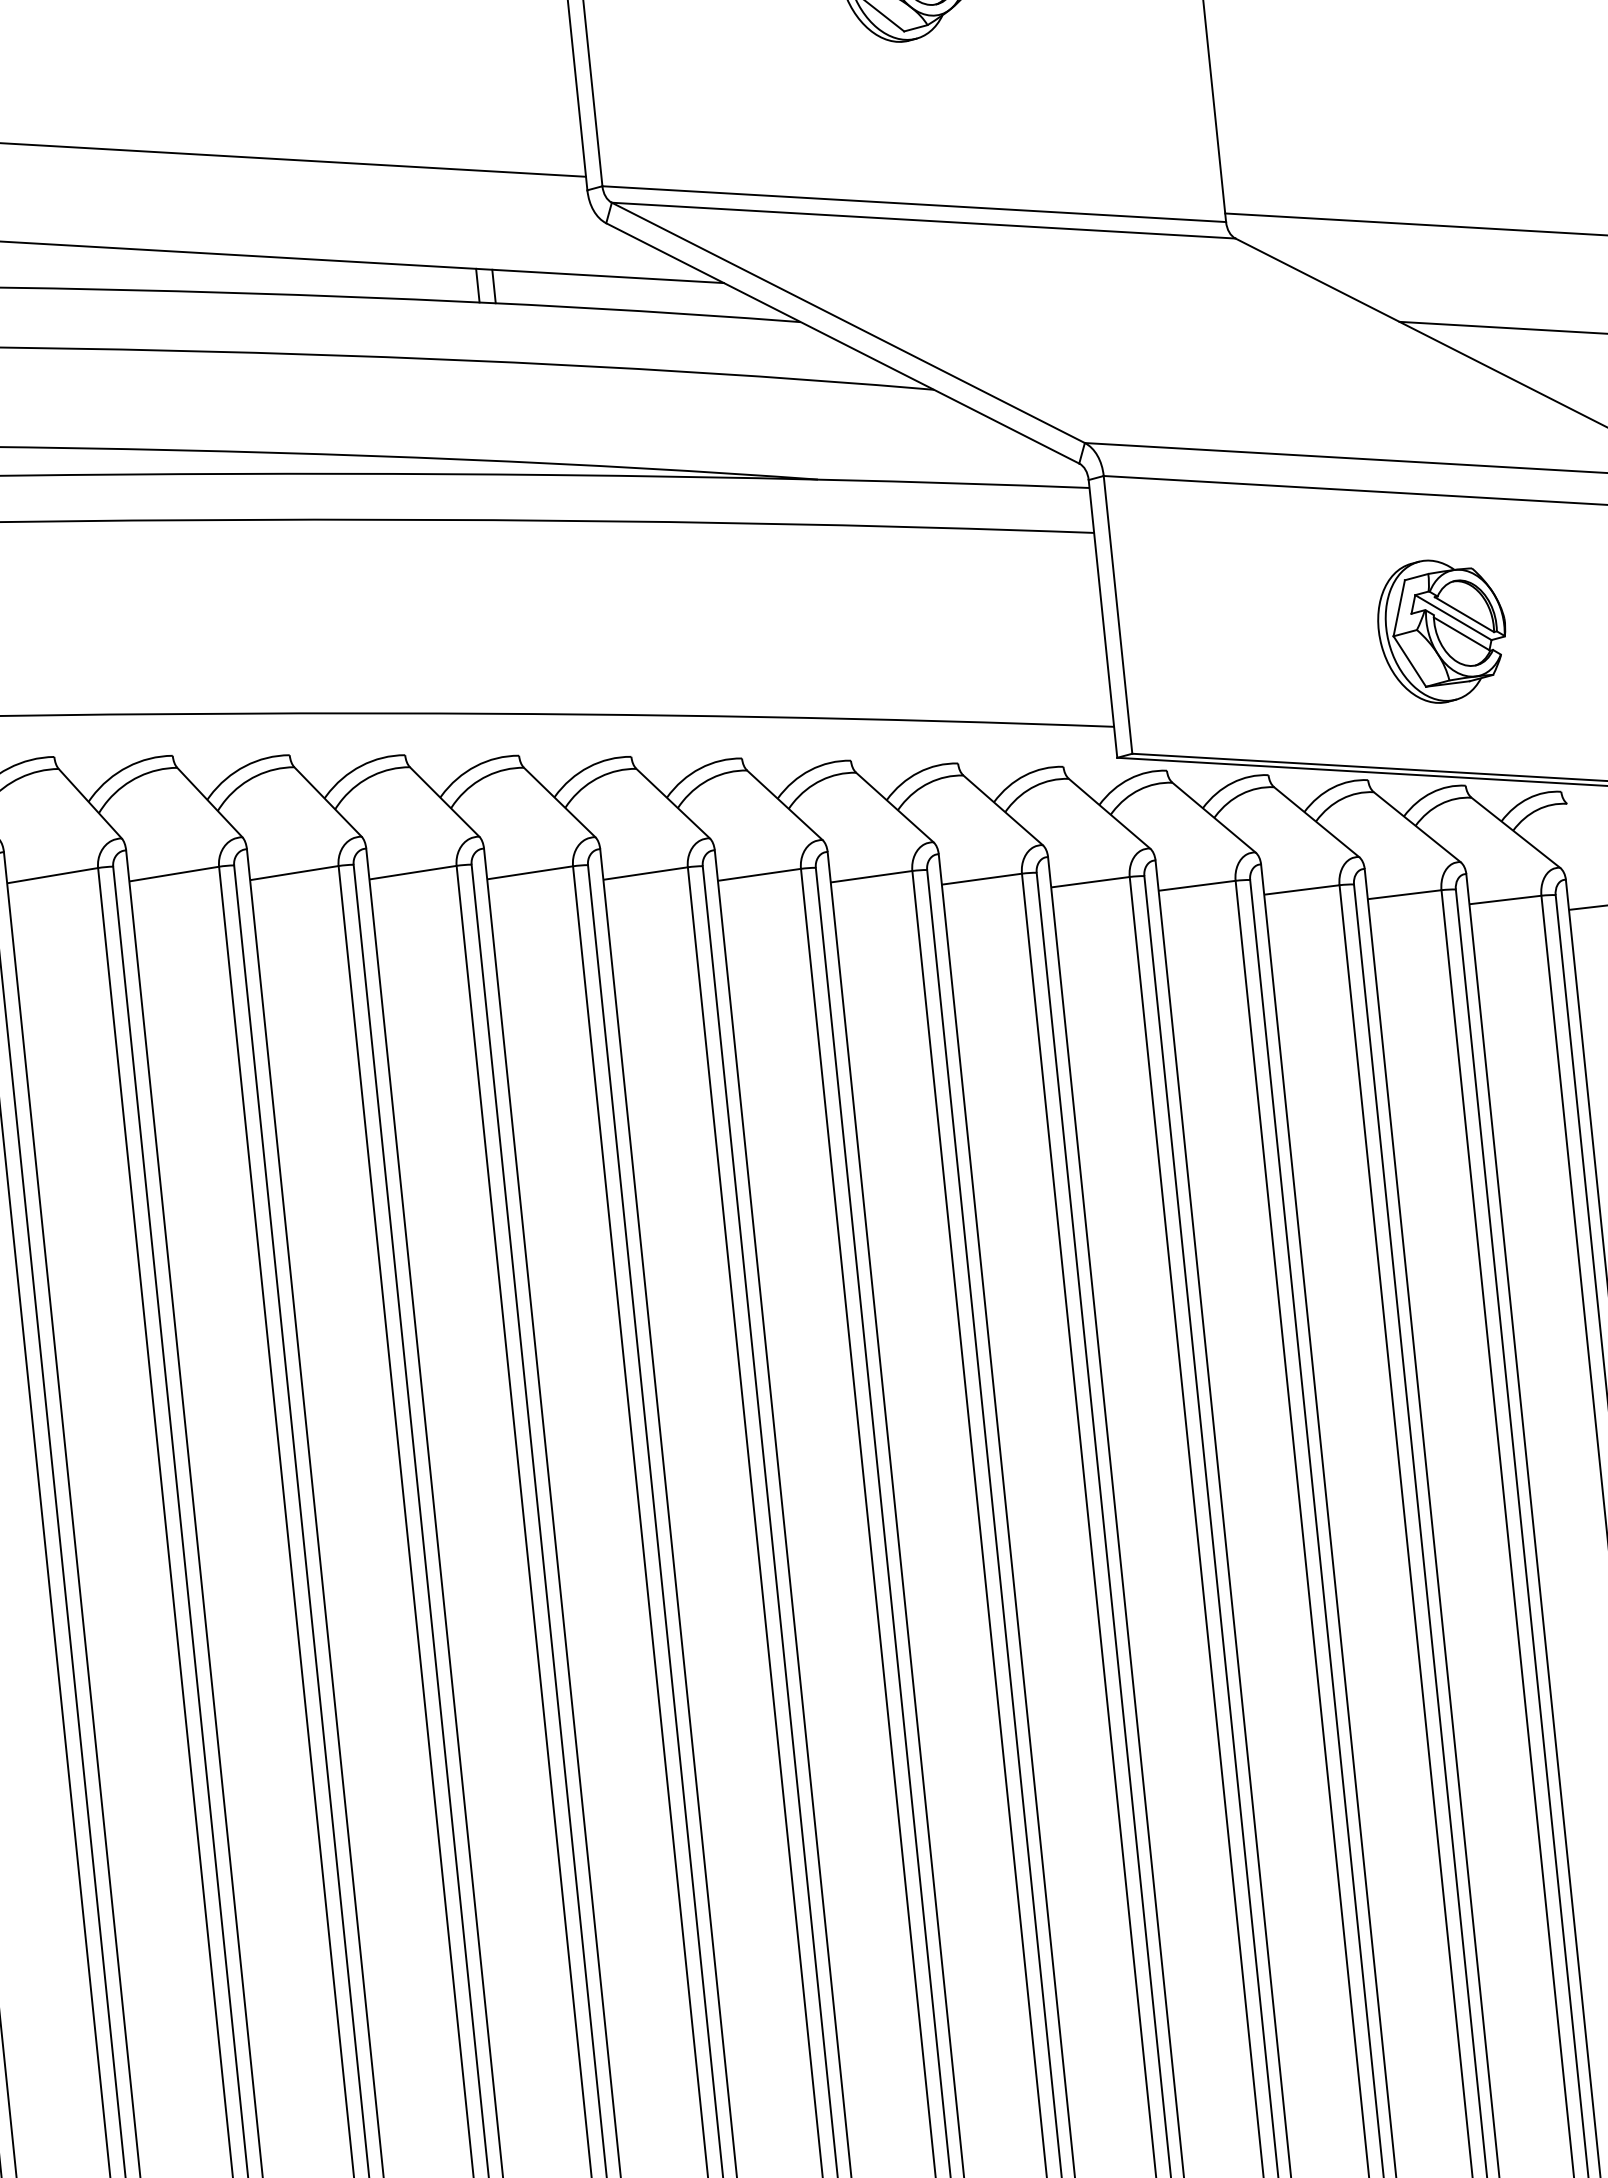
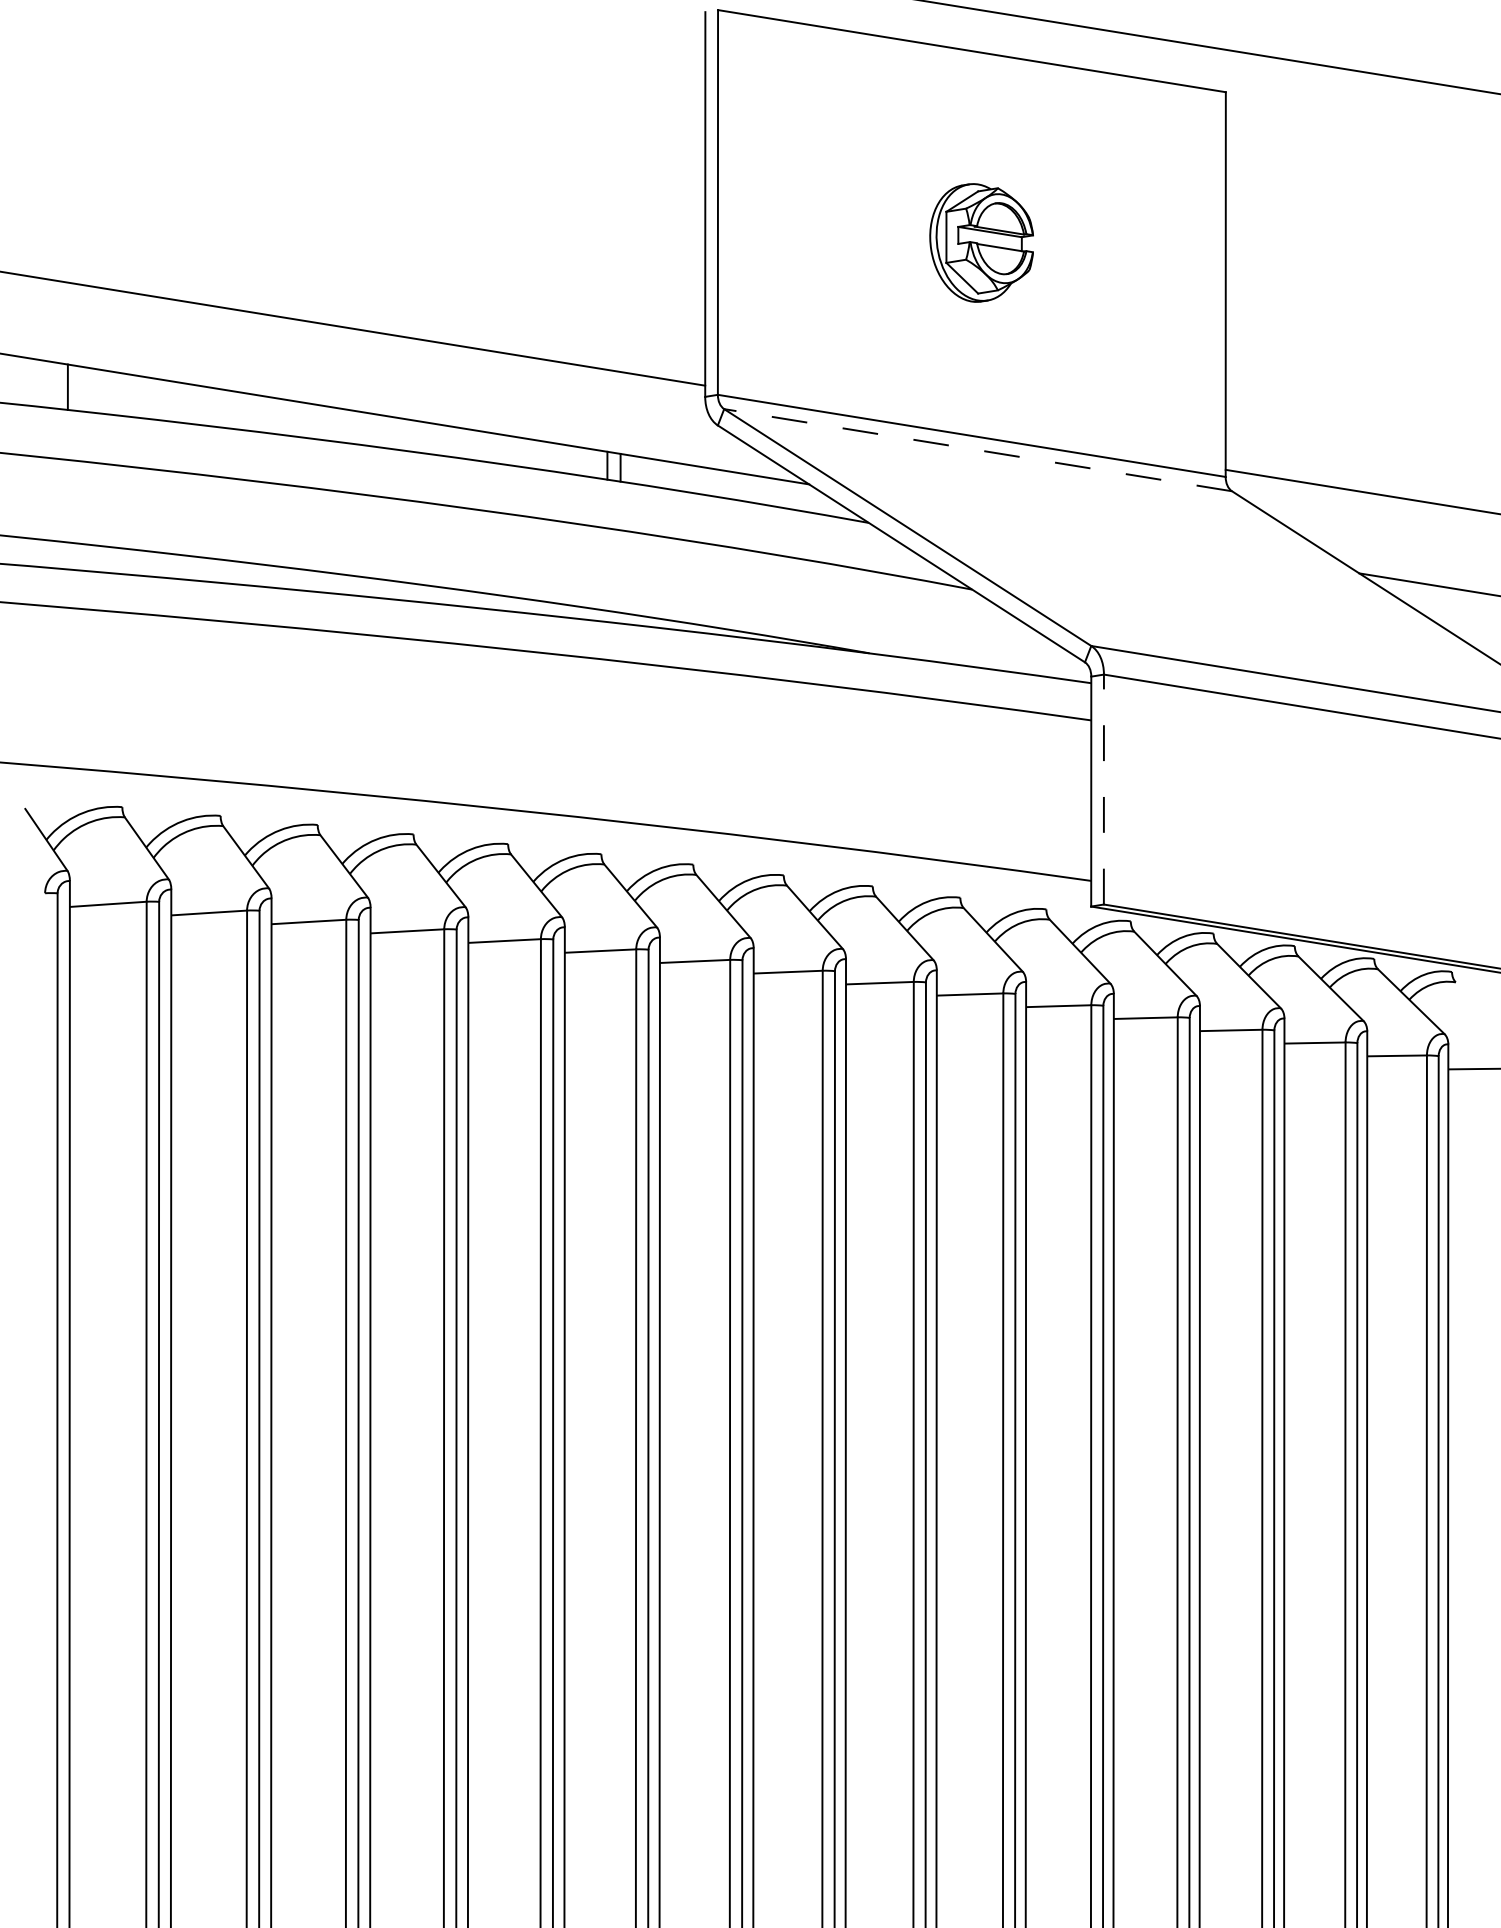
line: (922, 221) -> (977, 450), solid -> dashed
line: (1117, 614) -> (1103, 789), solid -> dashed
part: (1442, 630) -> (1368, 829), removed

